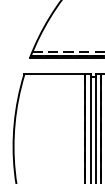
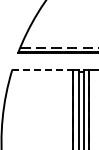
line: (54, 74) -> (42, 69), solid -> dashed

